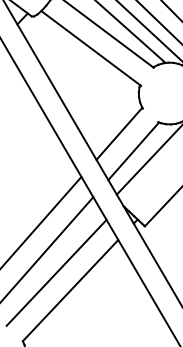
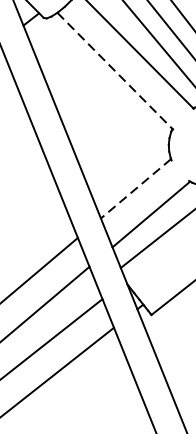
line: (91, 48) -> (115, 71), solid -> dashed
line: (119, 133) -> (136, 188), solid -> dashed

